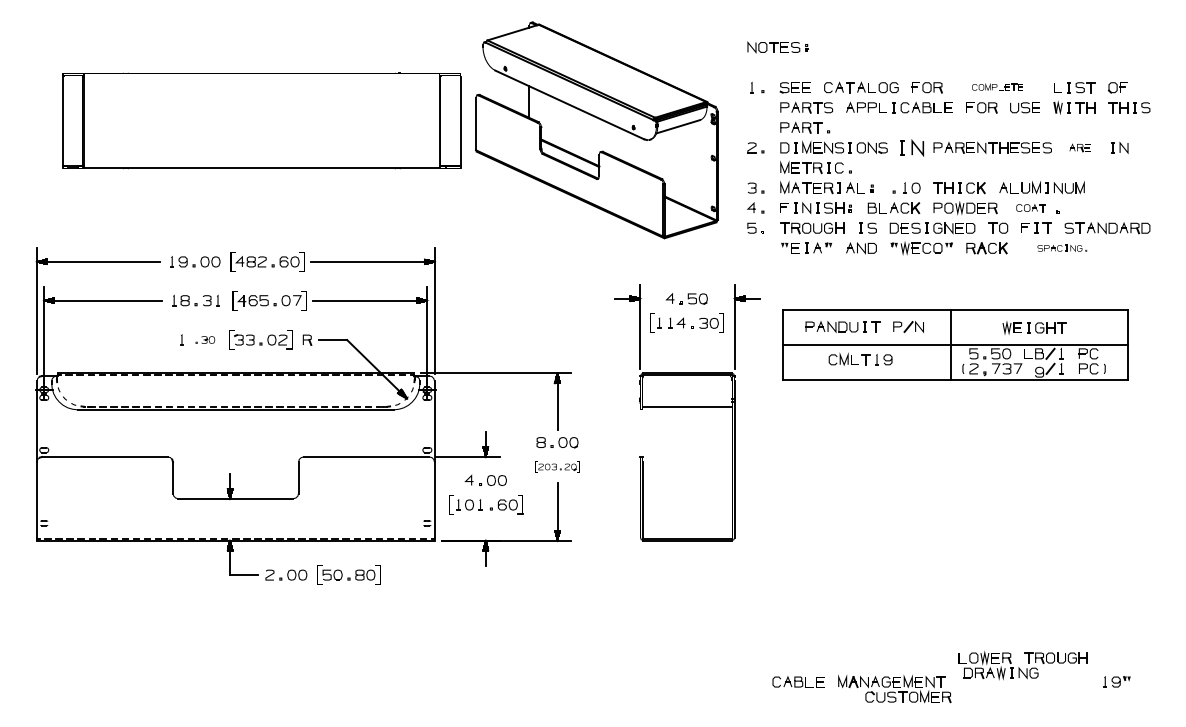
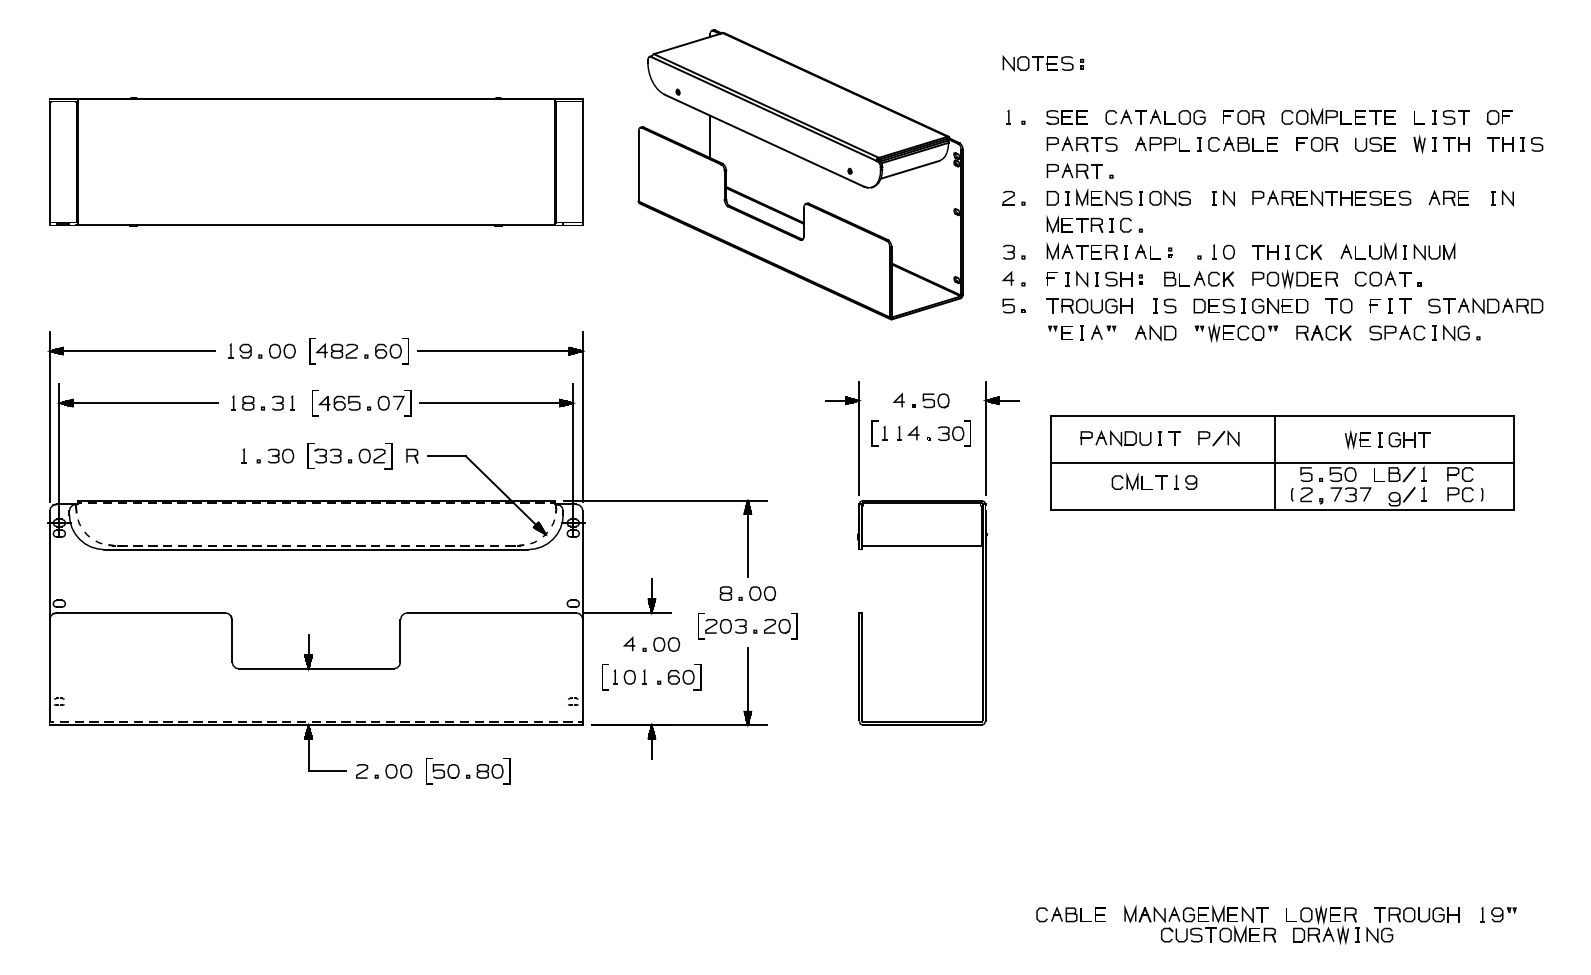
part: (997, 86) -> (1338, 115), size x1.67
part: (261, 120) -> (315, 161), moved
part: (911, 147) -> (1222, 197), size x0.71
part: (1079, 147) -> (1448, 197), size x1.43
part: (1030, 207) -> (1382, 278), size x1.43
part: (1062, 248) -> (1425, 333), size x1.67
part: (205, 339) -> (275, 455), size x1.43
part: (557, 466) -> (747, 625), size x1.67
part: (1022, 665) -> (1371, 924), moved

